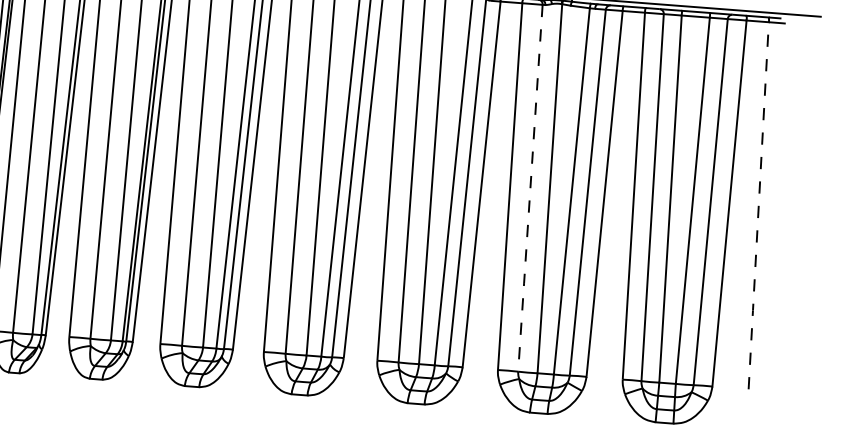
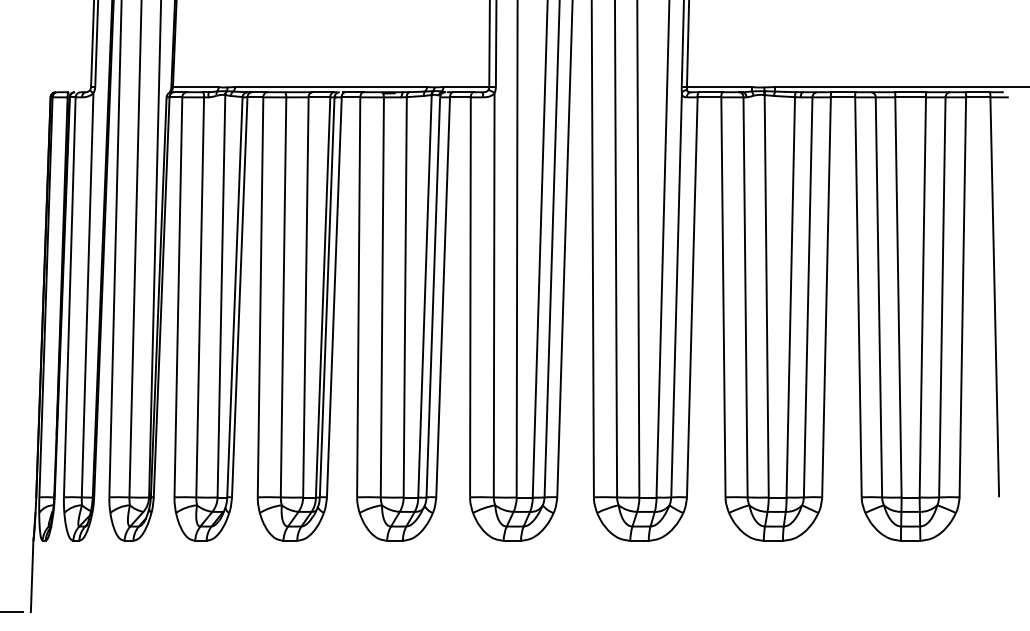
line: (530, 189) -> (745, 298), dashed -> solid
line: (758, 205) -> (994, 297), dashed -> solid

